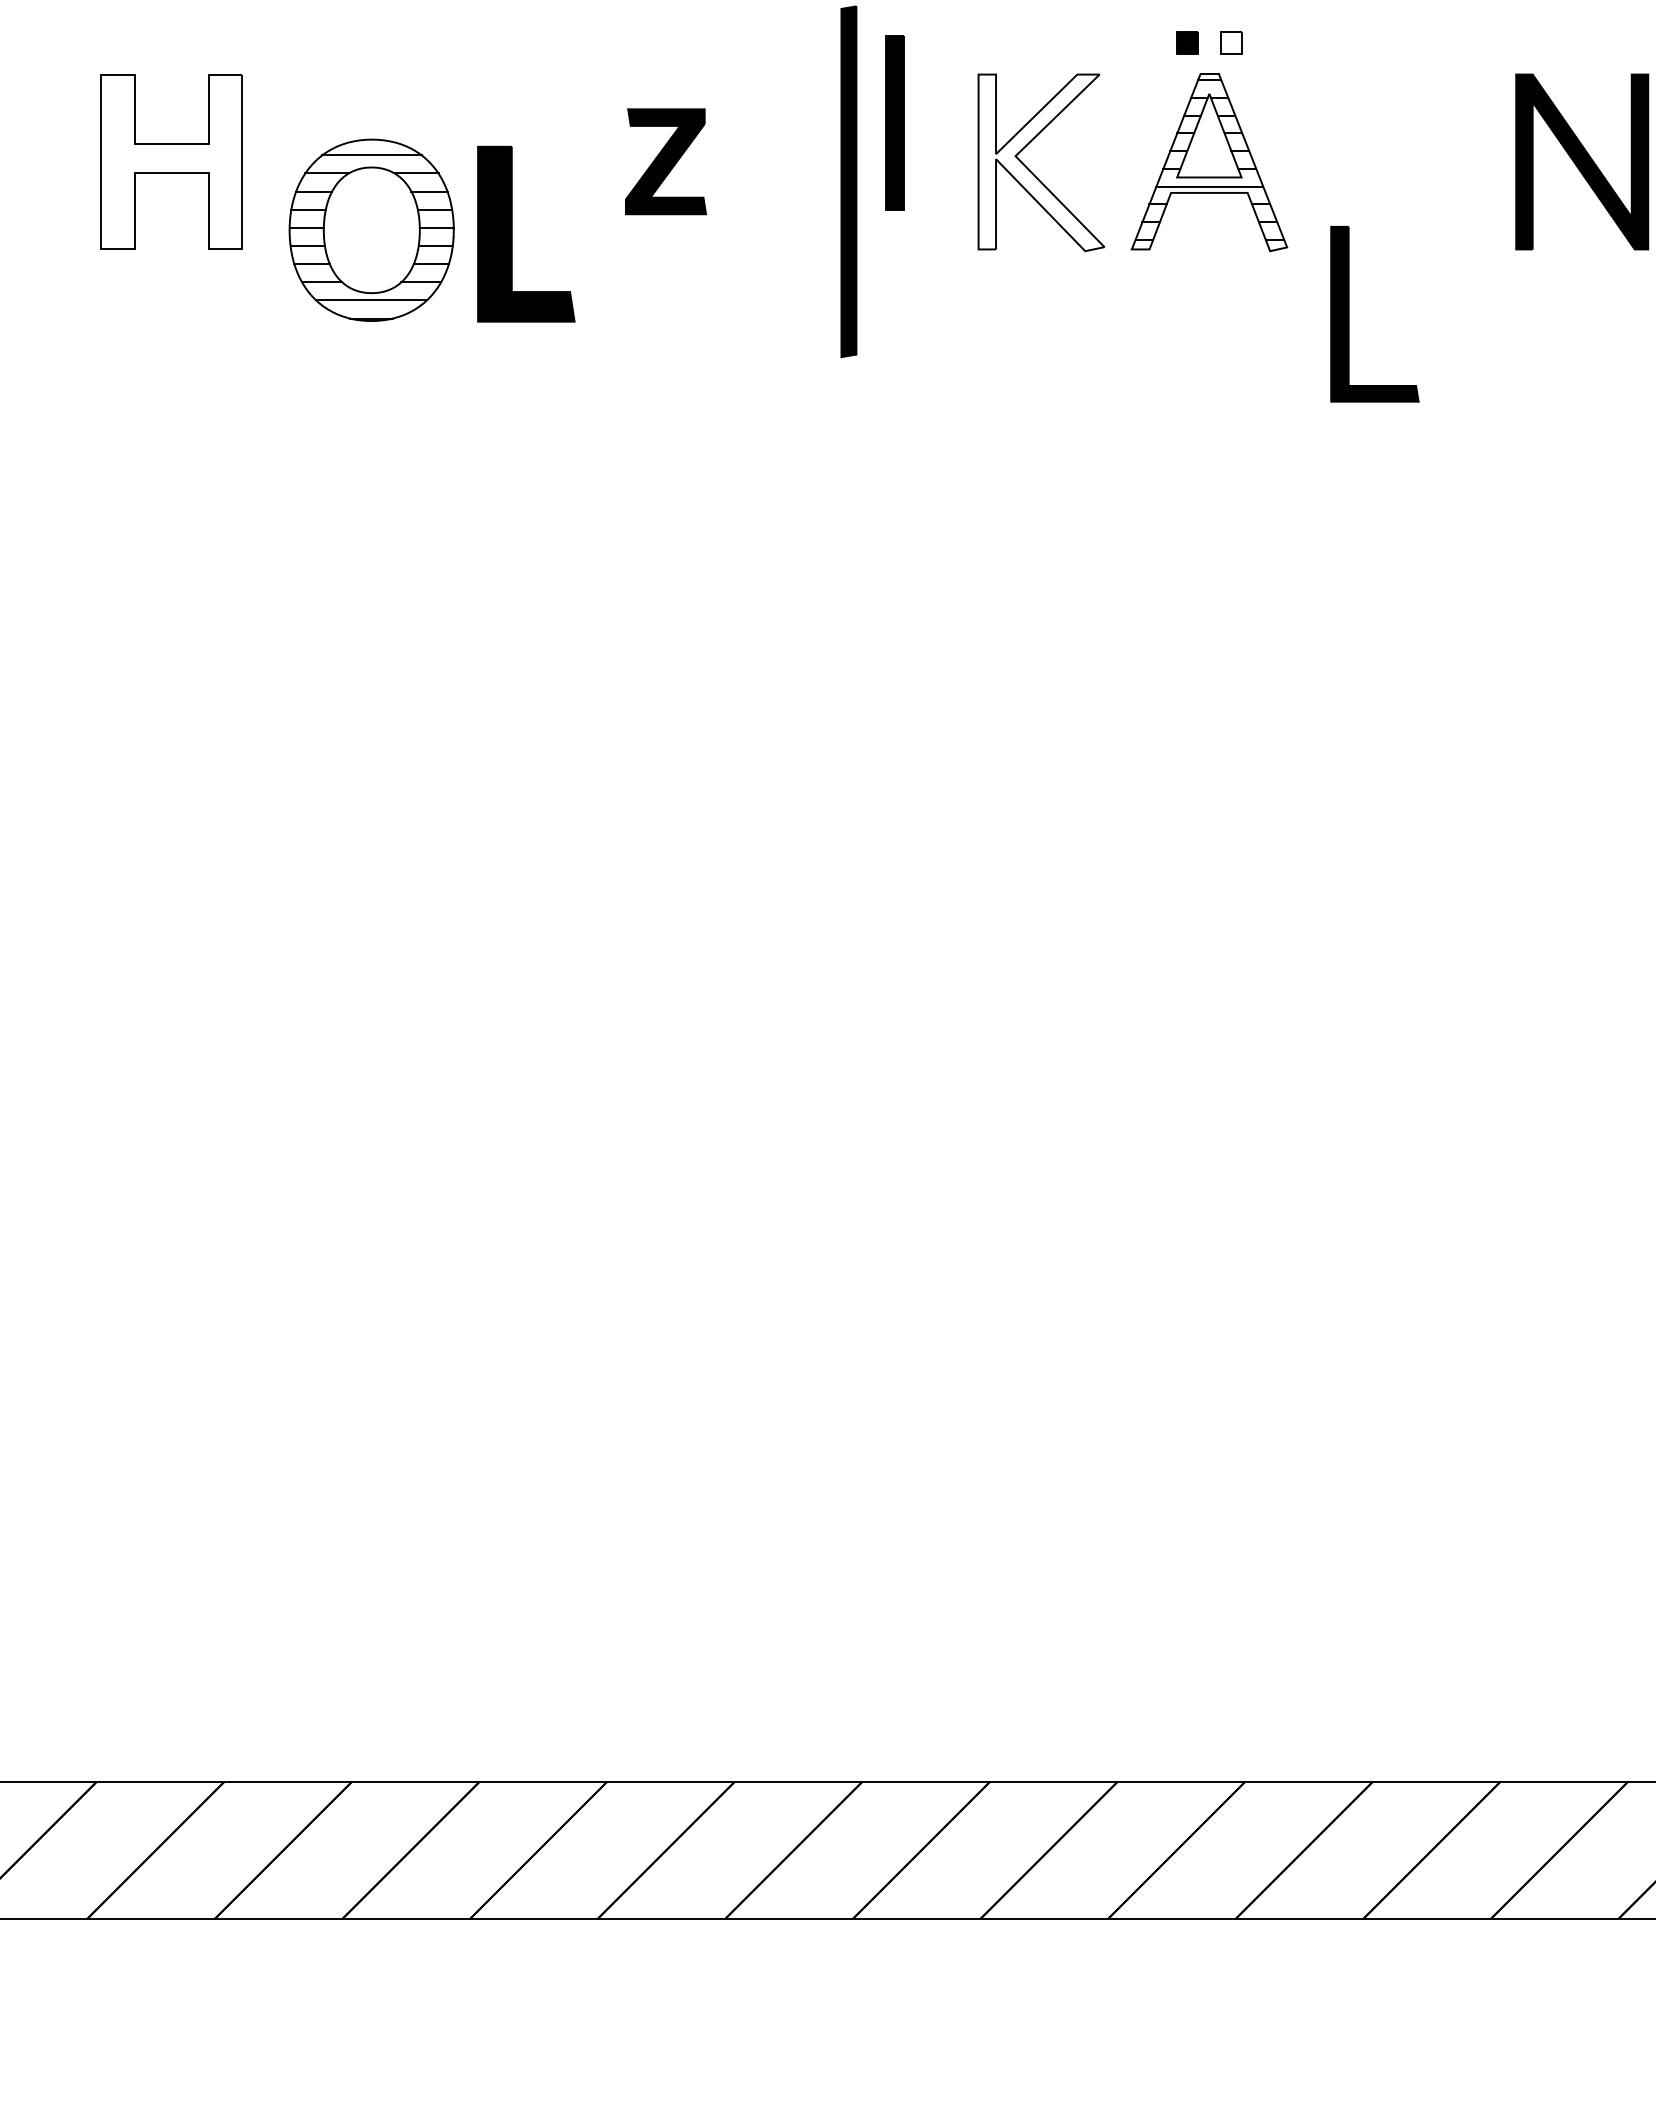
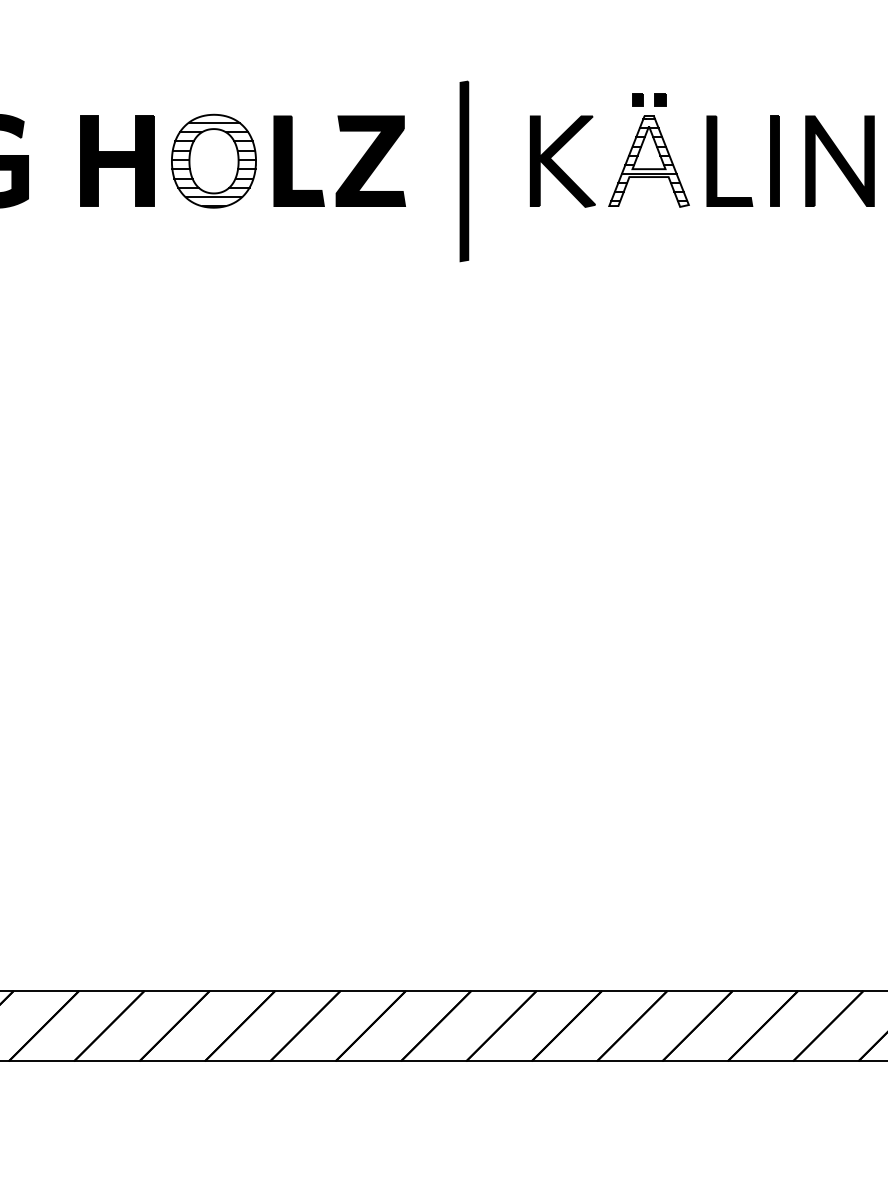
fill: (1229, 41) -> (659, 99), added
part: (894, 121) -> (774, 160), moved
part: (665, 160) -> (370, 160), size x1.67
fill: (171, 162) -> (117, 161), added
fill: (1040, 162) -> (562, 161), added
part: (370, 228) -> (213, 160), moved
part: (525, 232) -> (298, 160), moved
part: (1350, 312) -> (717, 160), moved

